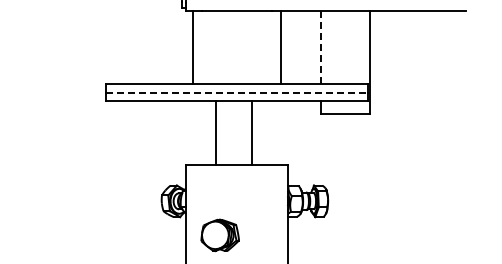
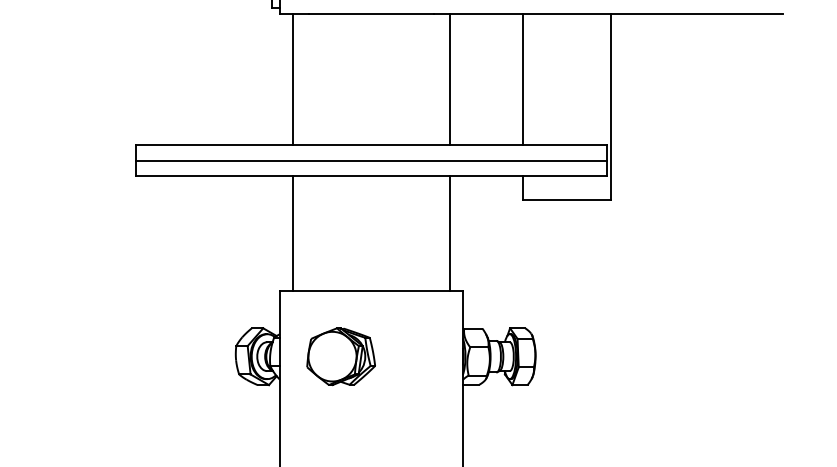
line: (321, 48) -> (523, 81), dashed -> solid
line: (236, 92) -> (370, 160), dashed -> solid
line: (216, 133) -> (293, 234), moved
line: (251, 133) -> (449, 234), moved
part: (219, 235) -> (339, 356), moved

